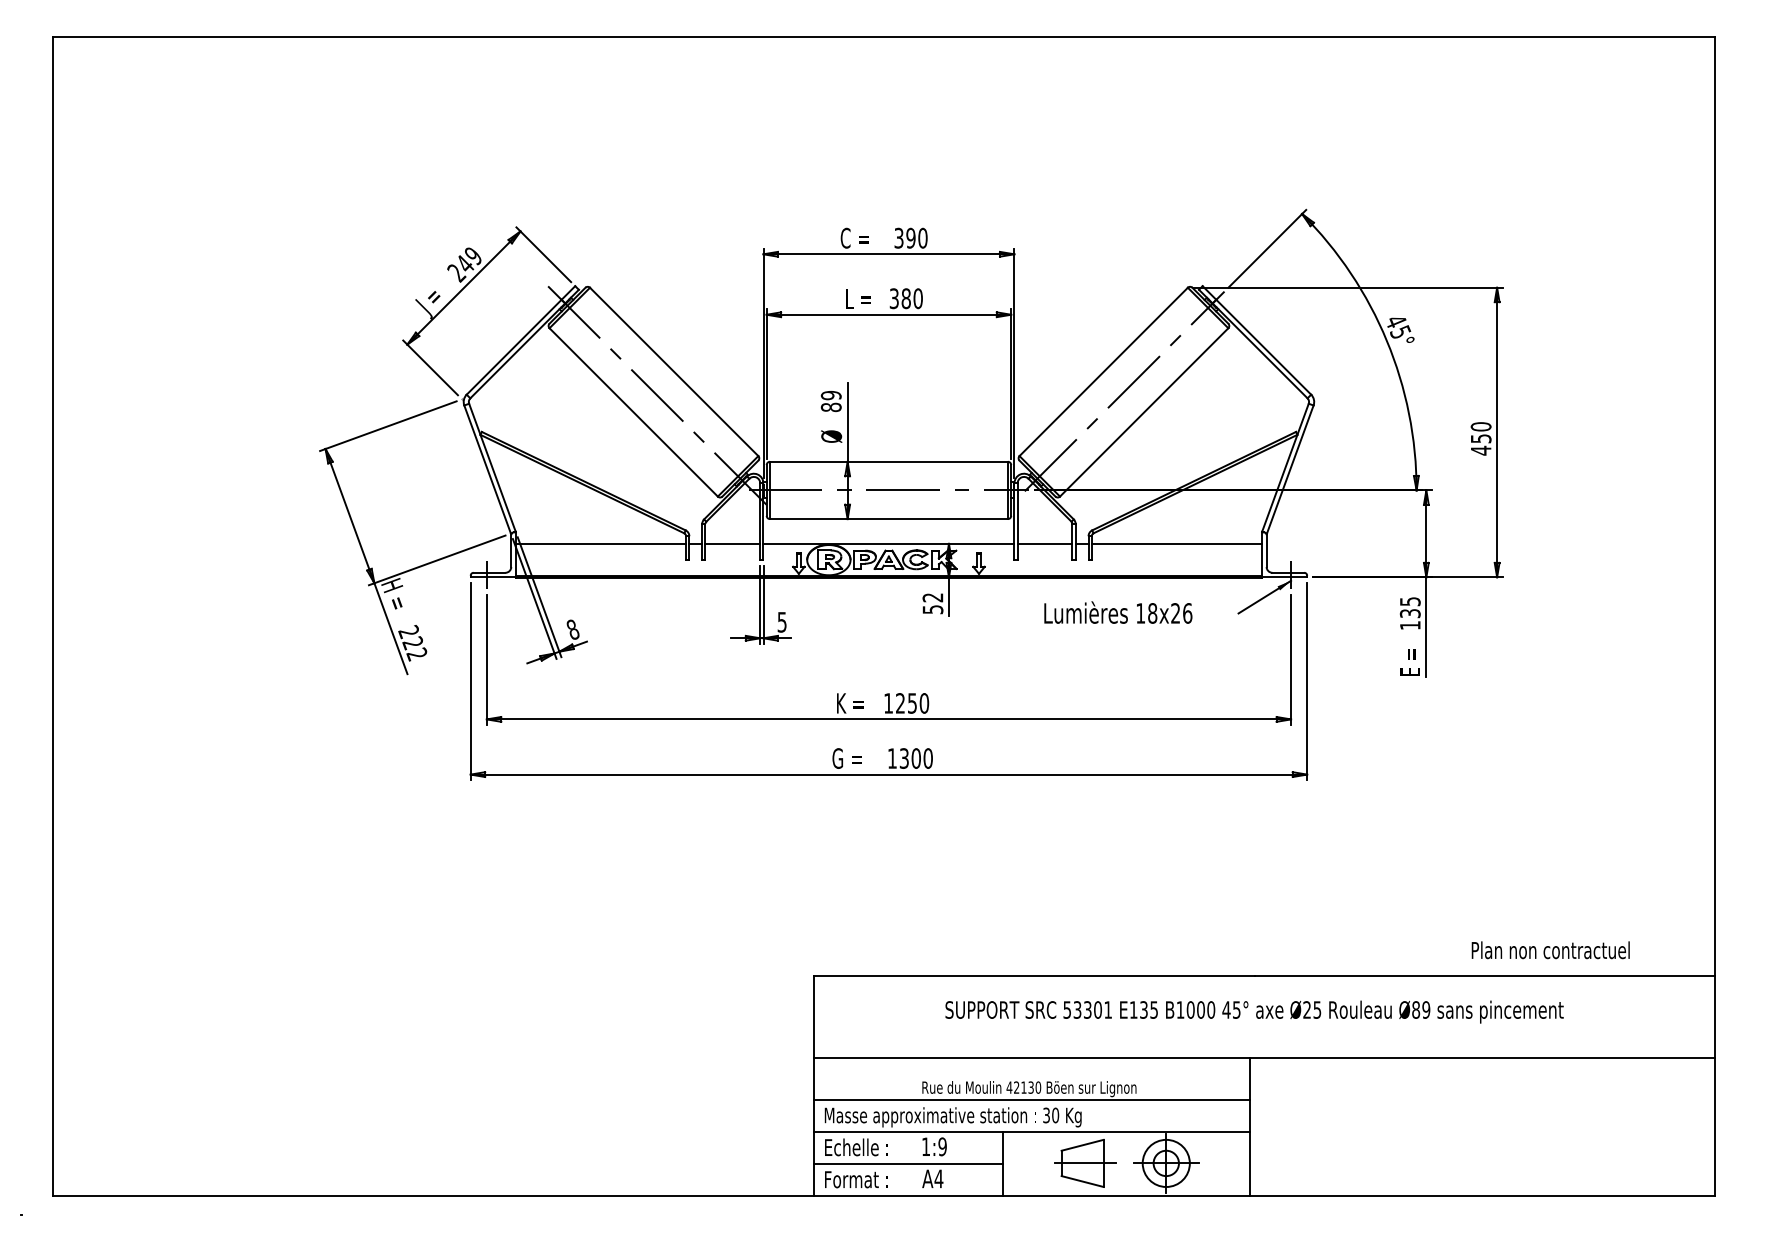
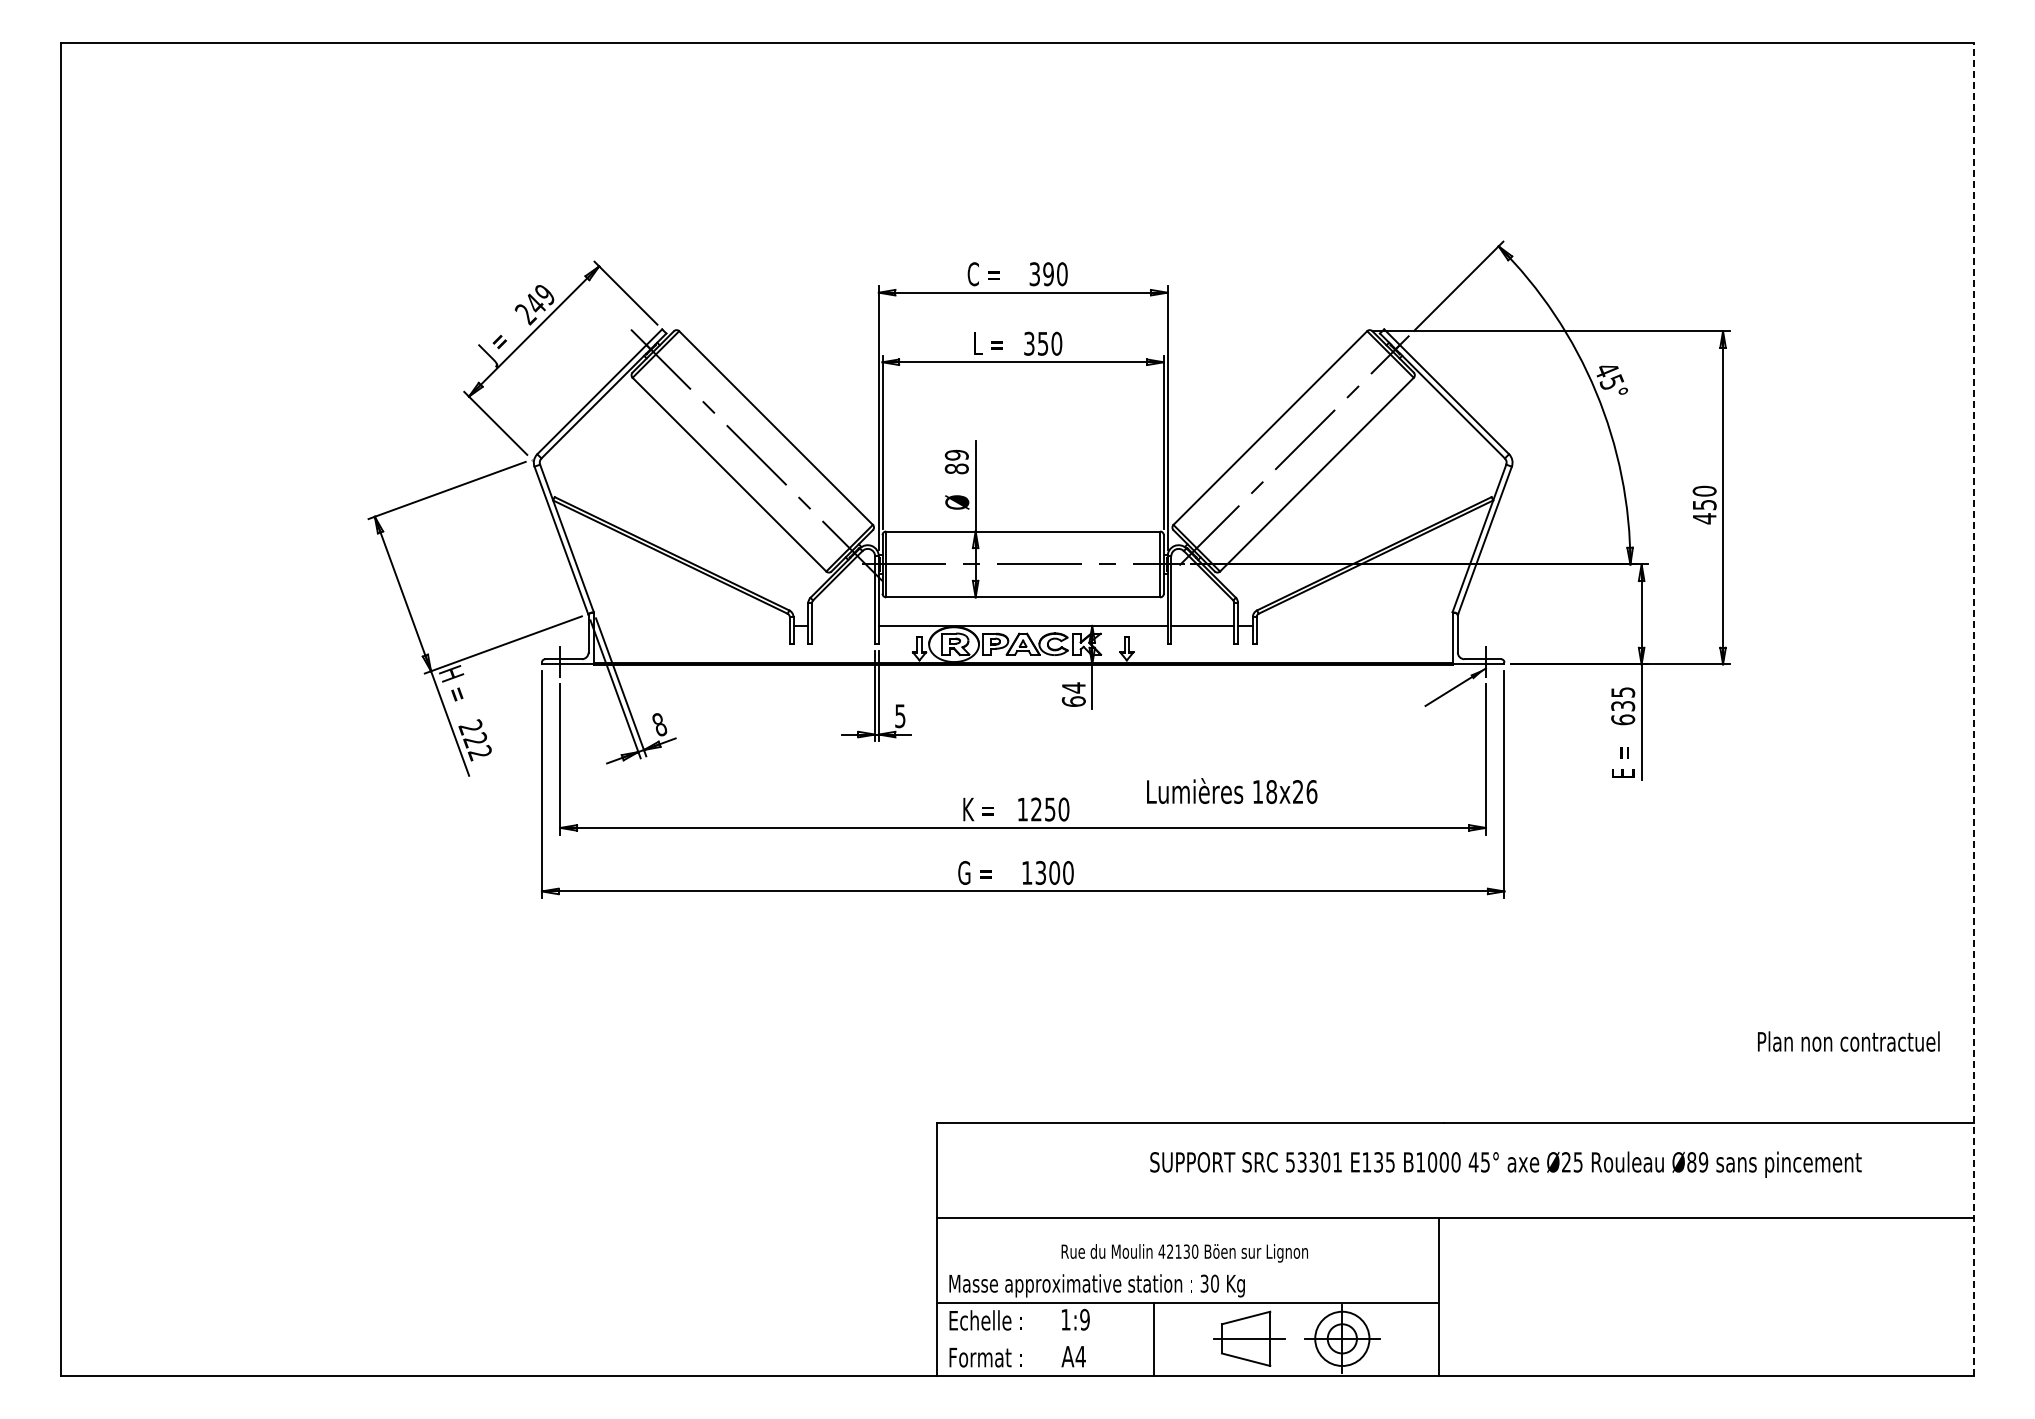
text: (905, 298) -> (1042, 343), 380 -> 350
line: (600, 543) -> (691, 625), removed
line: (732, 543) -> (843, 625), removed
line: (1176, 543) -> (1354, 625), removed
text: (932, 603) -> (1073, 694), 52 -> 64
text: (1118, 612) -> (1232, 790), moved
line: (1714, 616) -> (1973, 709), solid -> dashed
text: (1410, 625) -> (1623, 719), 135 -> 635
text: (1550, 950) -> (1848, 1041), moved
text: (1254, 1011) -> (1505, 1164), moved
line: (1031, 1100) -> (1187, 1266), removed
line: (908, 1163) -> (1045, 1339), removed

